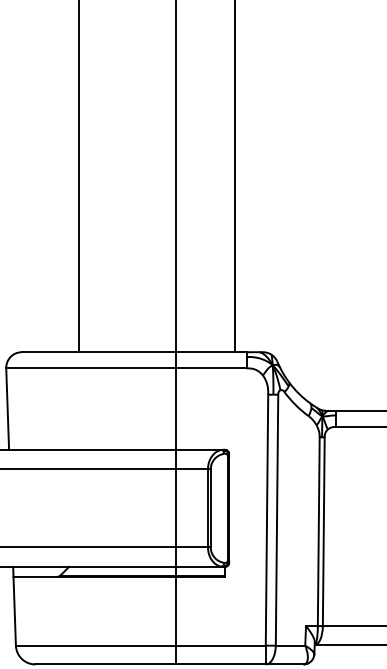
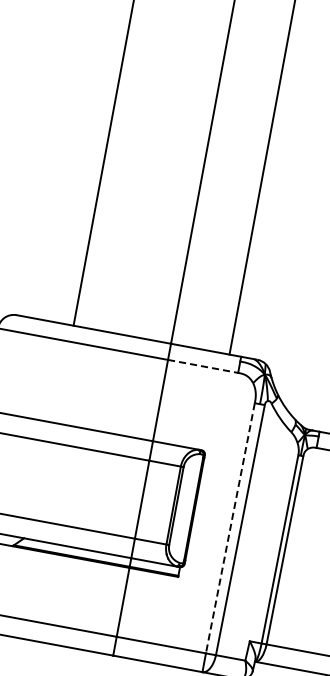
line: (212, 368) -> (204, 366), solid -> dashed
line: (266, 520) -> (229, 528), solid -> dashed

